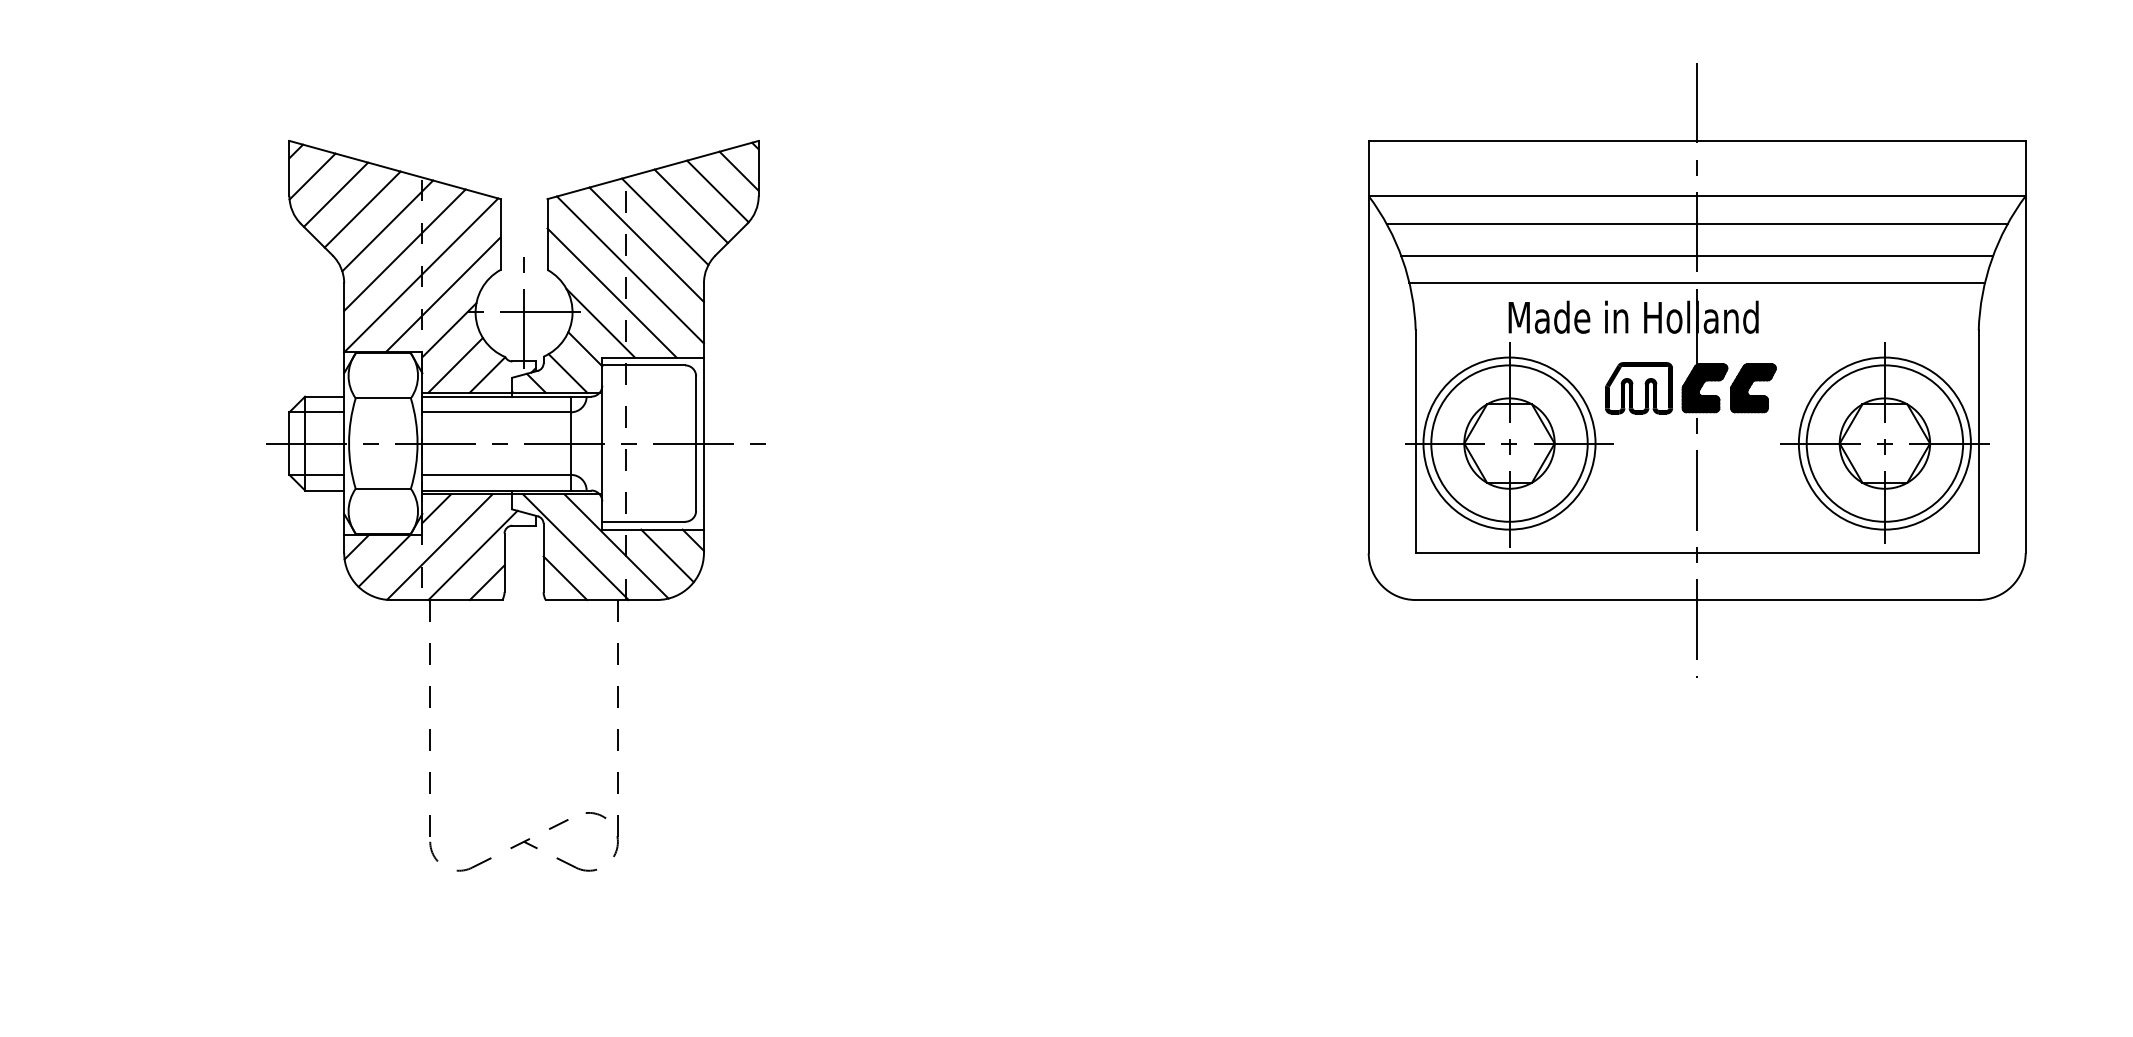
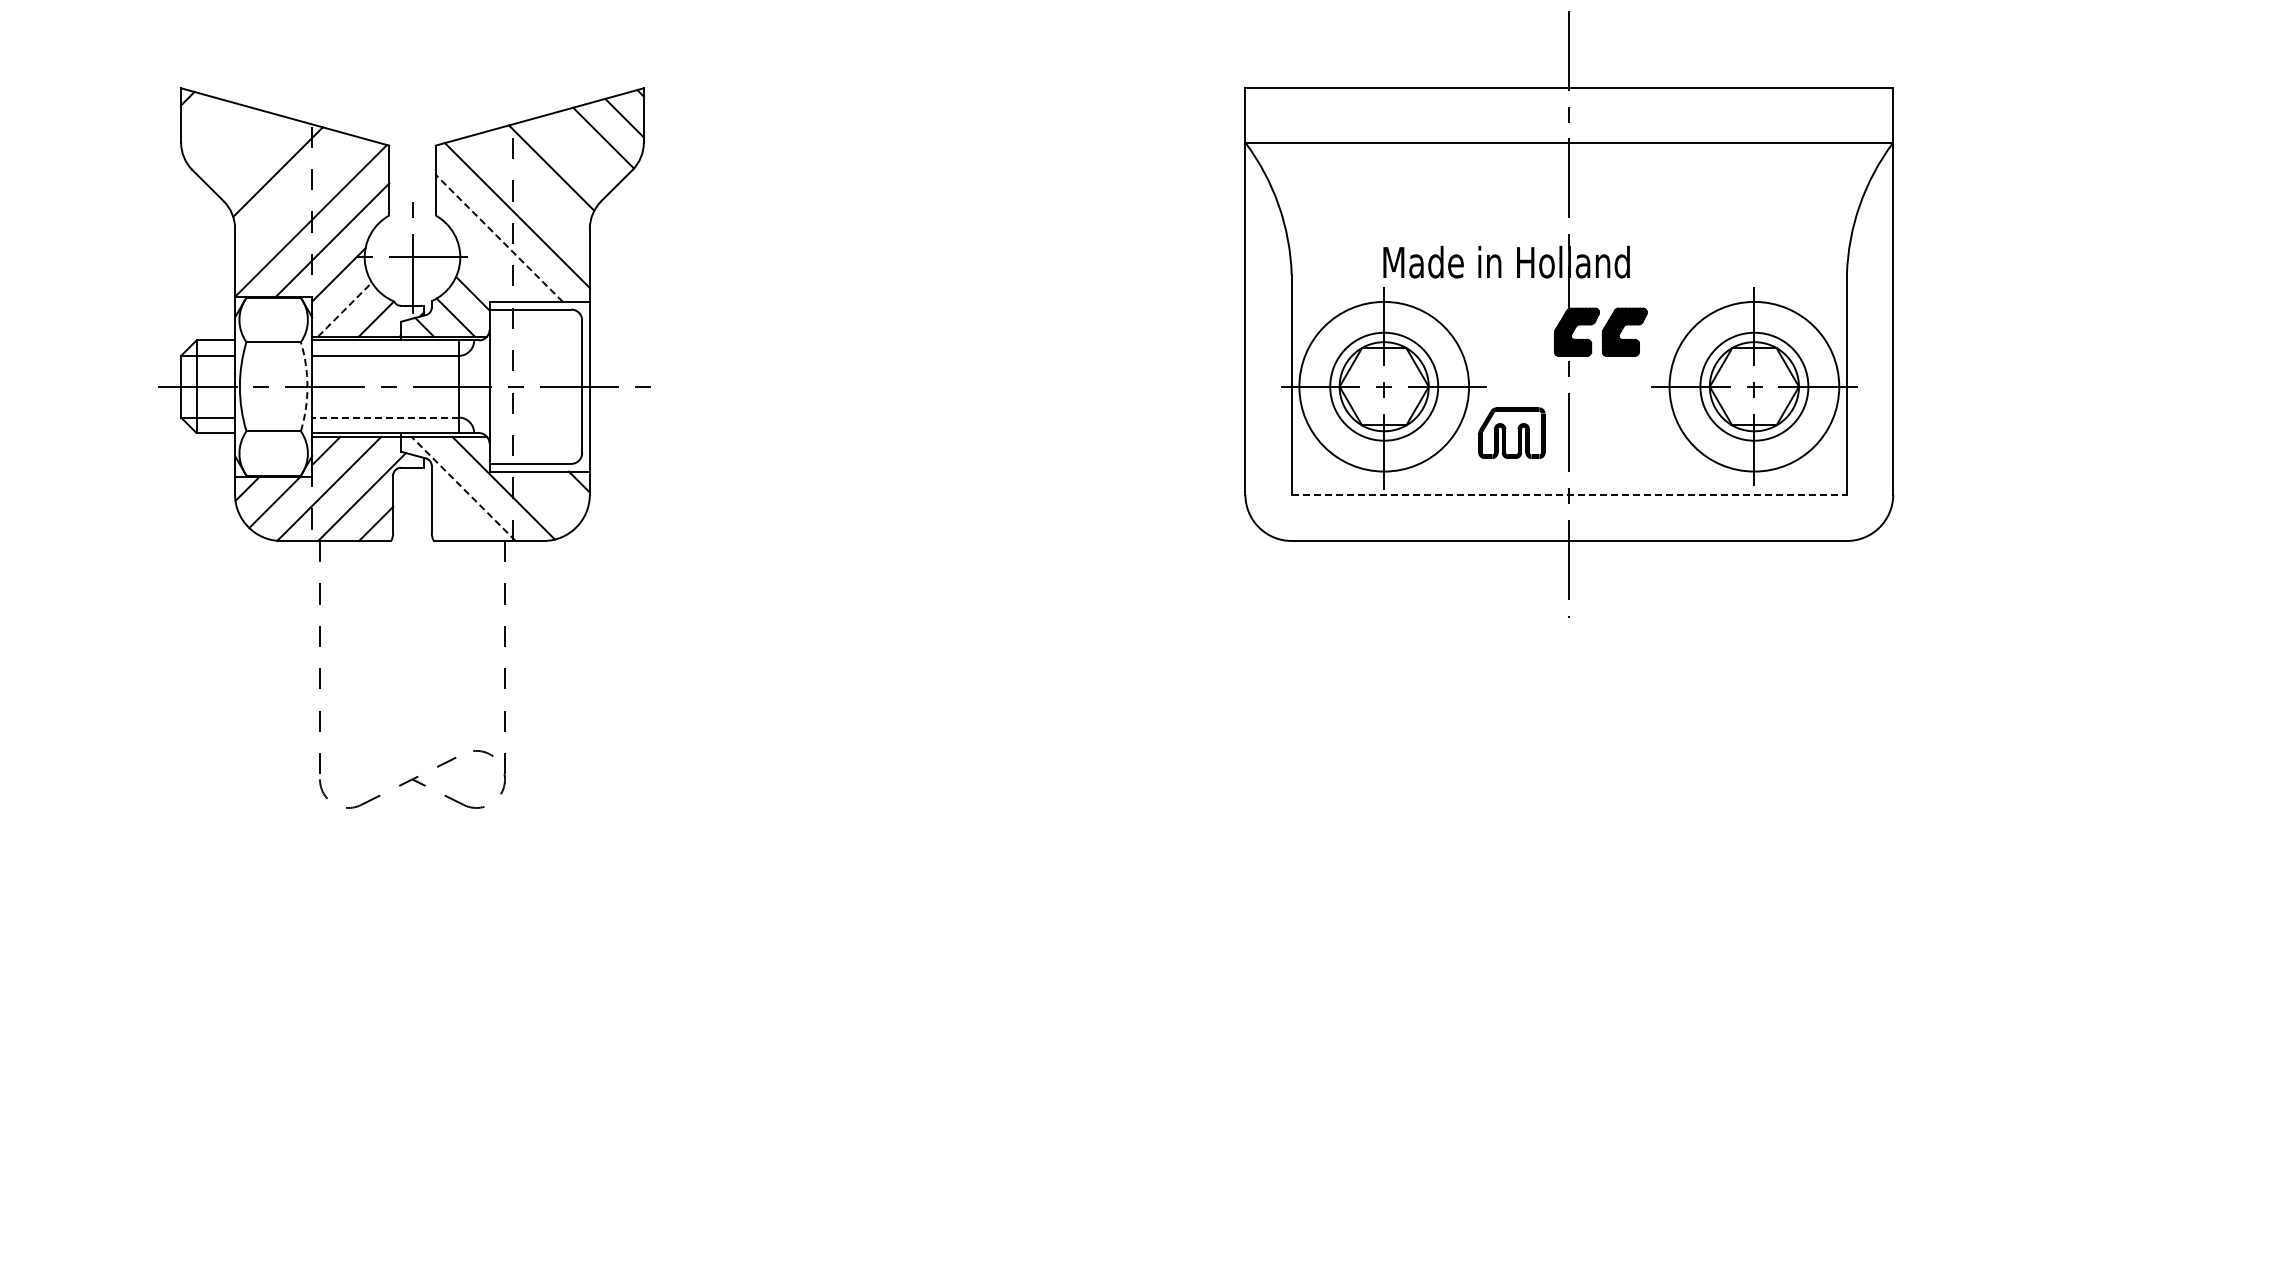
line: (312, 176) -> (203, 123), removed
line: (335, 193) -> (226, 140), removed
line: (691, 206) -> (577, 152), removed
line: (361, 209) -> (252, 155), removed
line: (1696, 224) -> (1568, 170), removed
line: (645, 244) -> (532, 190), removed
line: (404, 249) -> (294, 195), removed
line: (1697, 255) -> (1569, 201), removed
line: (1697, 283) -> (1569, 228), removed
line: (612, 293) -> (499, 238), solid -> dashed
line: (600, 322) -> (487, 267), removed
line: (456, 365) -> (345, 309), solid -> dashed
part: (1638, 387) -> (1511, 432), moved
arc: (417, 443) -> (307, 386), solid -> dashed
circle: (1509, 443) -> (1384, 386), size x0.7
circle: (1885, 443) -> (1754, 386), size x0.7
line: (496, 474) -> (385, 417), solid -> dashed
line: (575, 546) -> (463, 488), solid -> dashed
line: (1697, 552) -> (1569, 494), solid -> dashed
line: (667, 555) -> (553, 497), removed
line: (564, 578) -> (452, 519), removed

